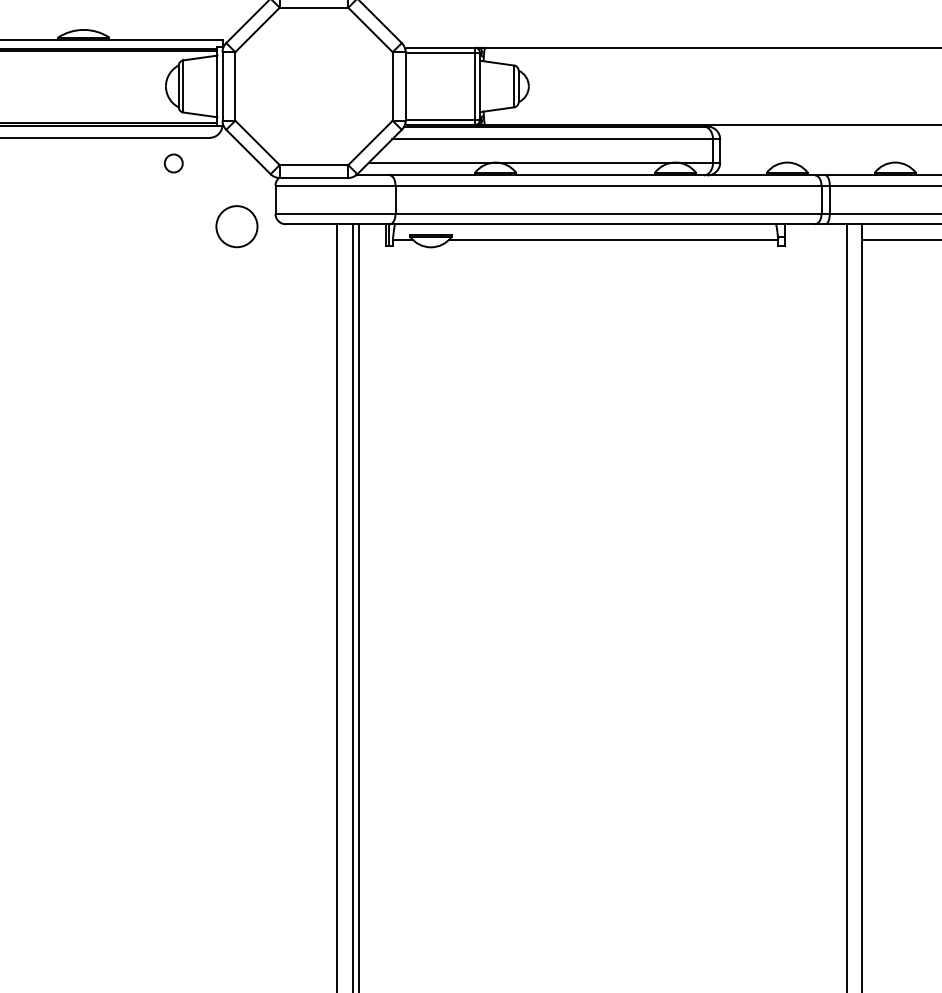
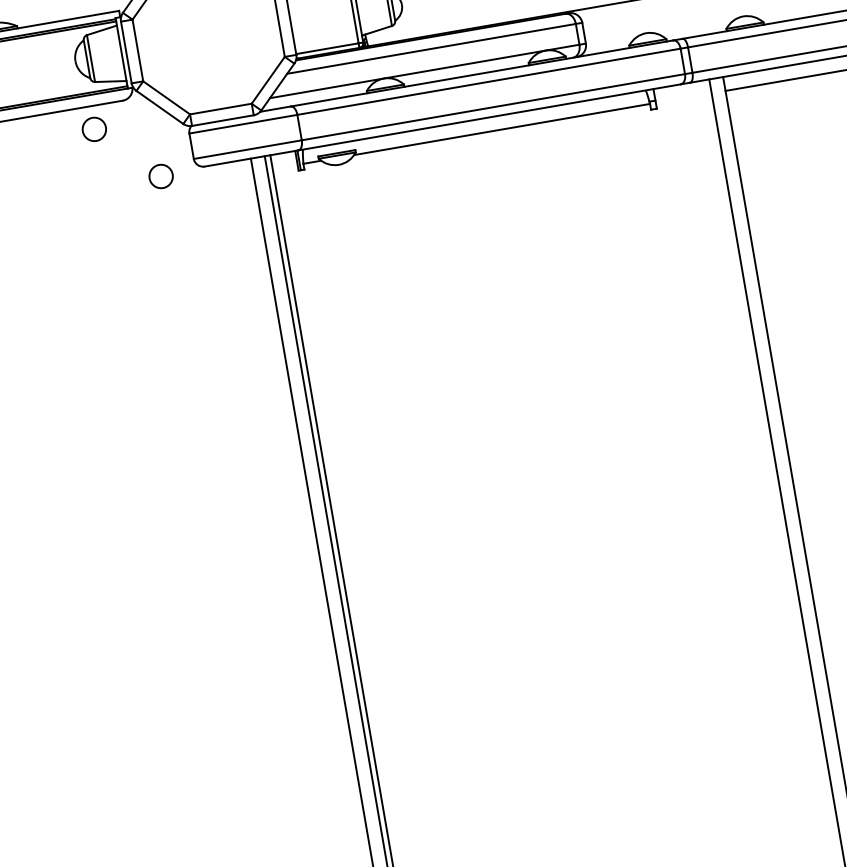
circle: (173, 163) -> (94, 129), size x1.43
circle: (236, 226) -> (160, 176), size x0.62

